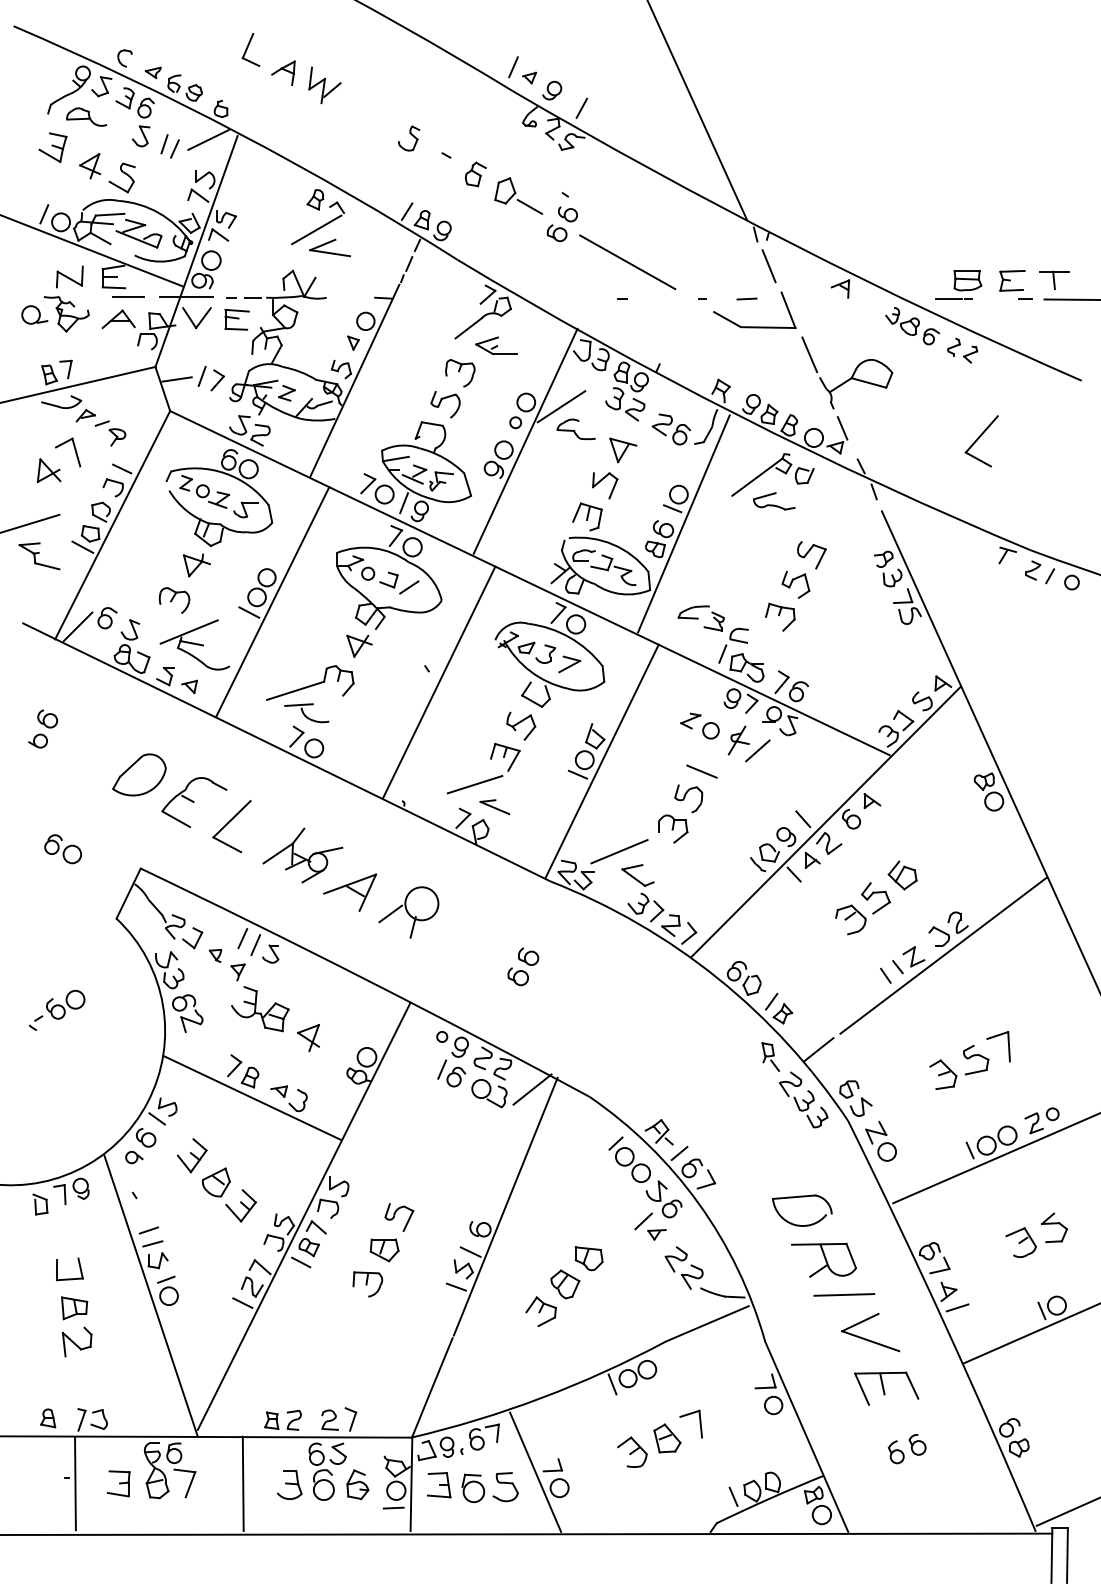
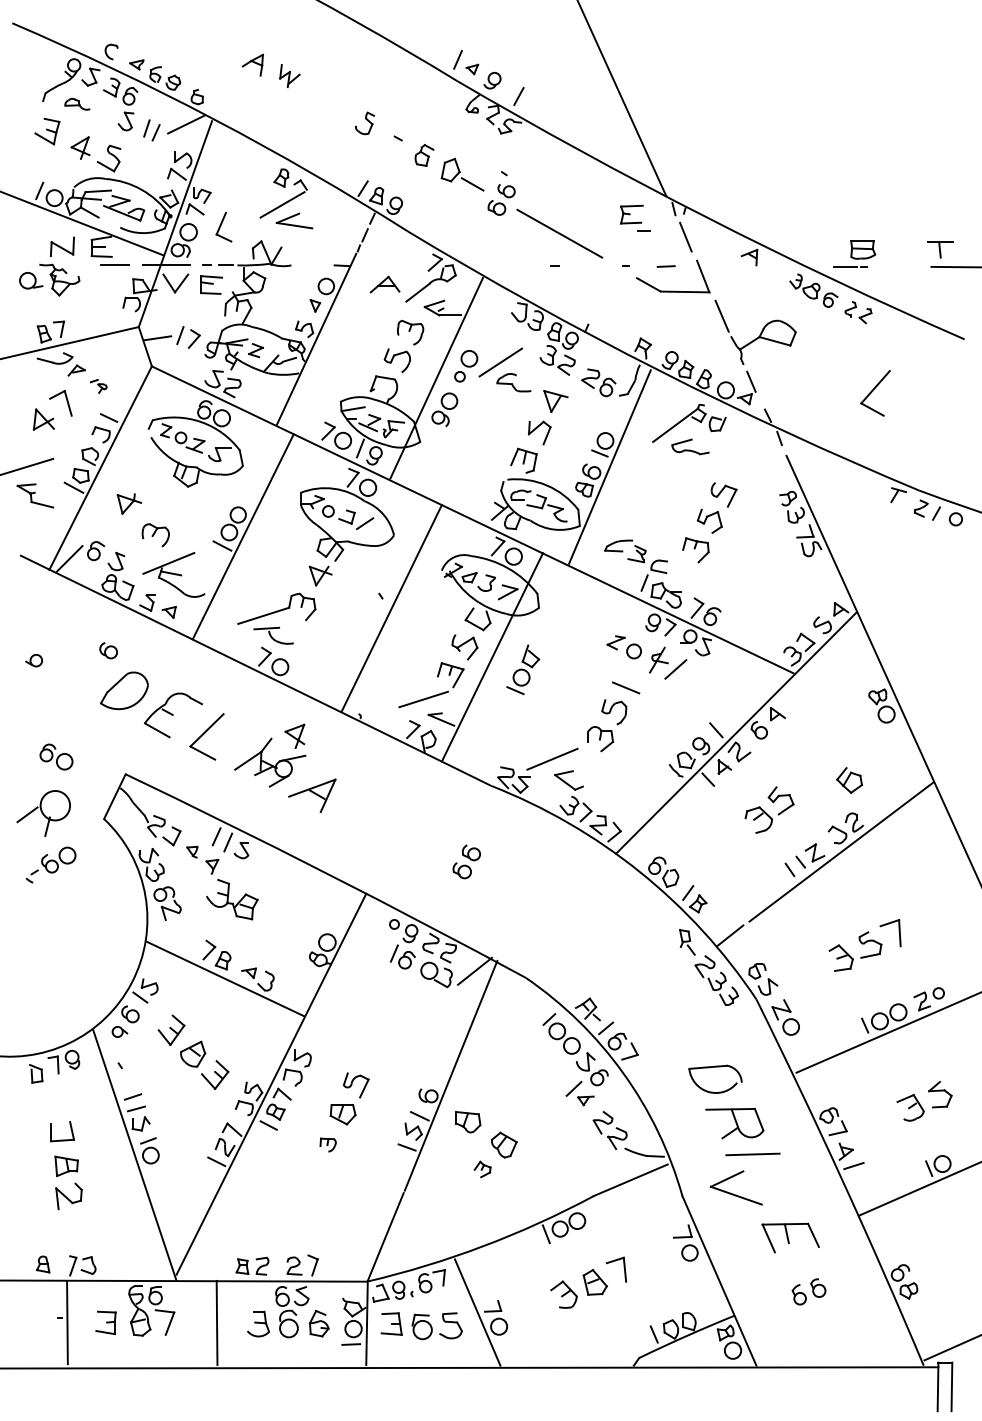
part: (250, 49) -> (223, 226), moved
part: (324, 85) -> (289, 76), size x0.7
part: (86, 116) -> (77, 103), size x0.7
part: (1015, 284) -> (634, 217), moved
part: (118, 319) -> (384, 284), moved
part: (110, 433) -> (98, 386), size x0.6
line: (525, 440) -> (436, 377), moved
part: (196, 565) -> (129, 504), moved
part: (47, 718) -> (108, 650), moved
line: (601, 761) -> (491, 657), moved
part: (902, 875) -> (849, 780), moved
part: (408, 912) -> (43, 813), moved
part: (56, 1009) -> (50, 864), moved
part: (308, 1037) -> (294, 735), moved
part: (588, 1258) -> (467, 1121), moved
part: (367, 1284) -> (327, 1145), size x0.6
part: (540, 1311) -> (482, 1169), size x0.6
part: (869, 1339) -> (735, 1194), moved

